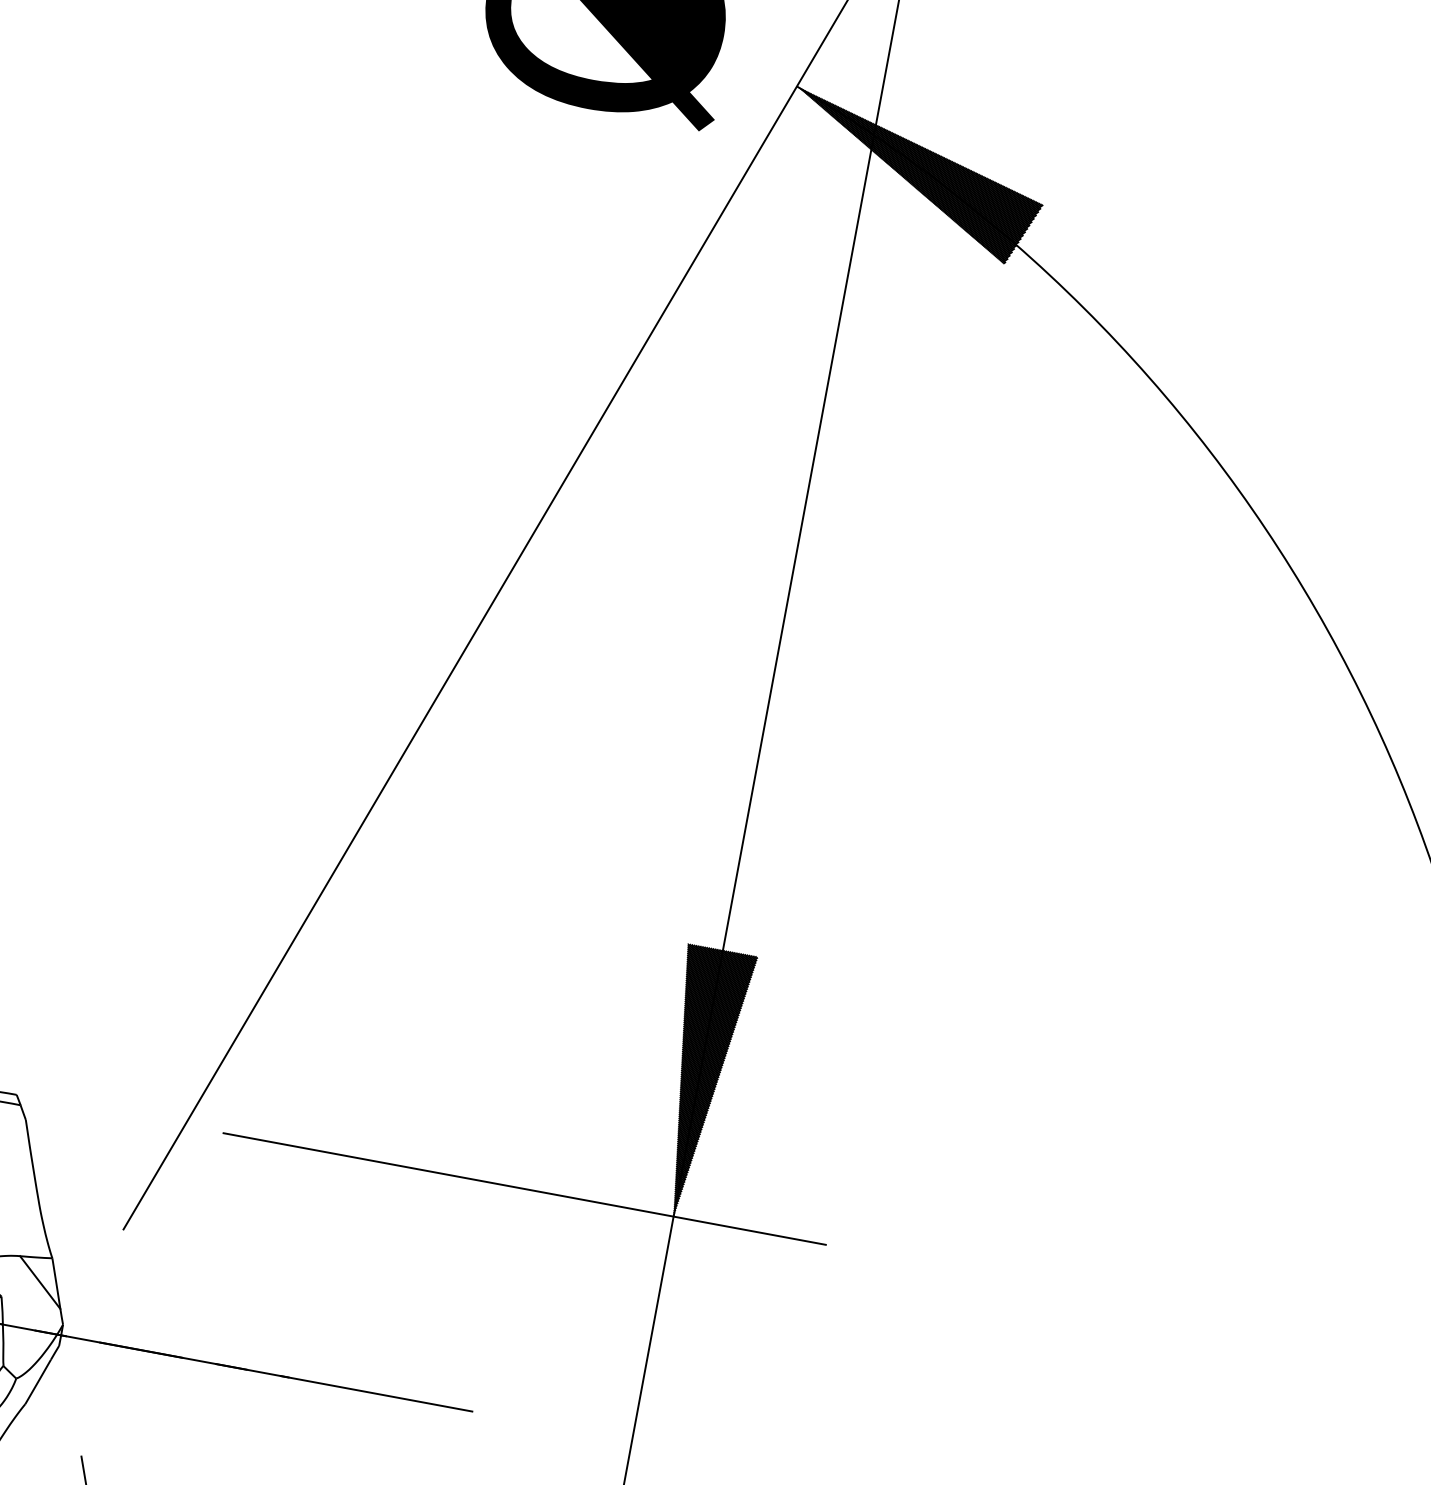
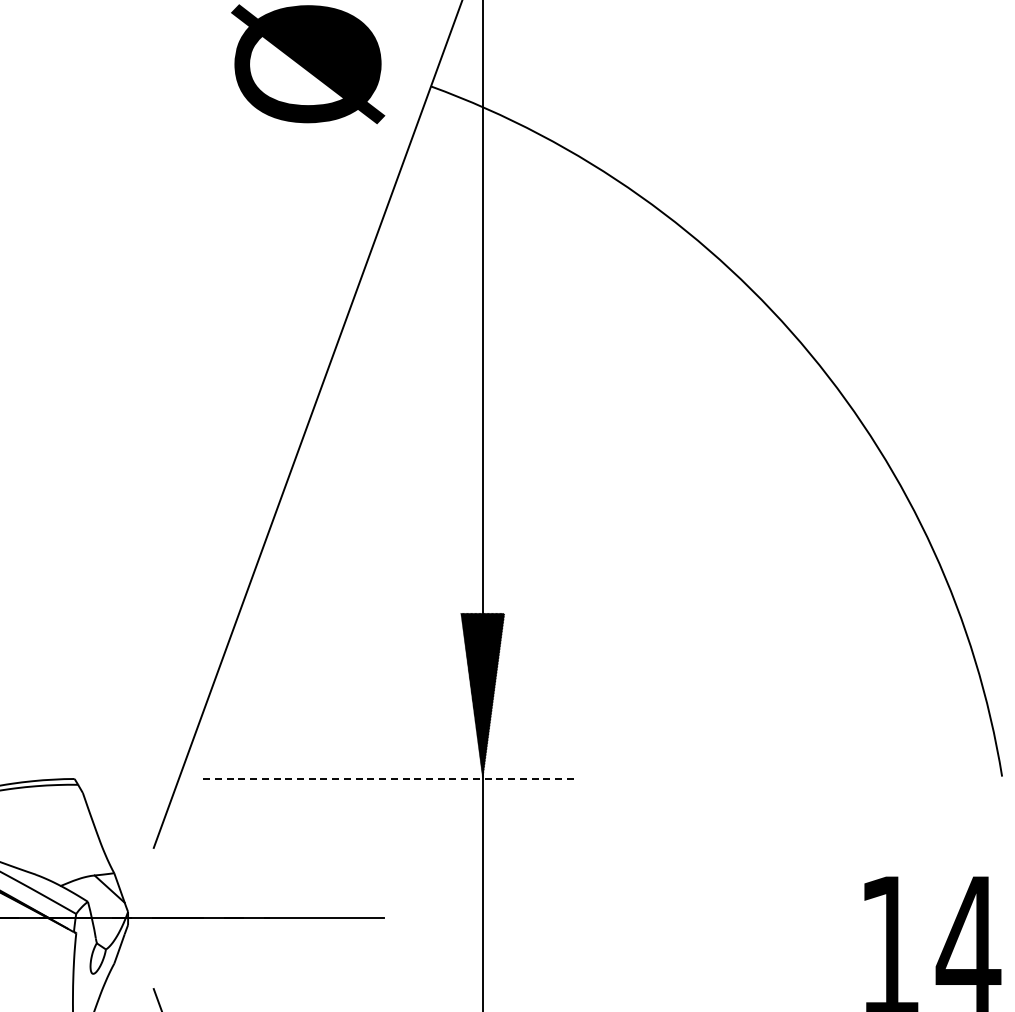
hatch: (913, 178) -> (511, 128), removed
line: (524, 1189) -> (390, 779), solid -> dashed

